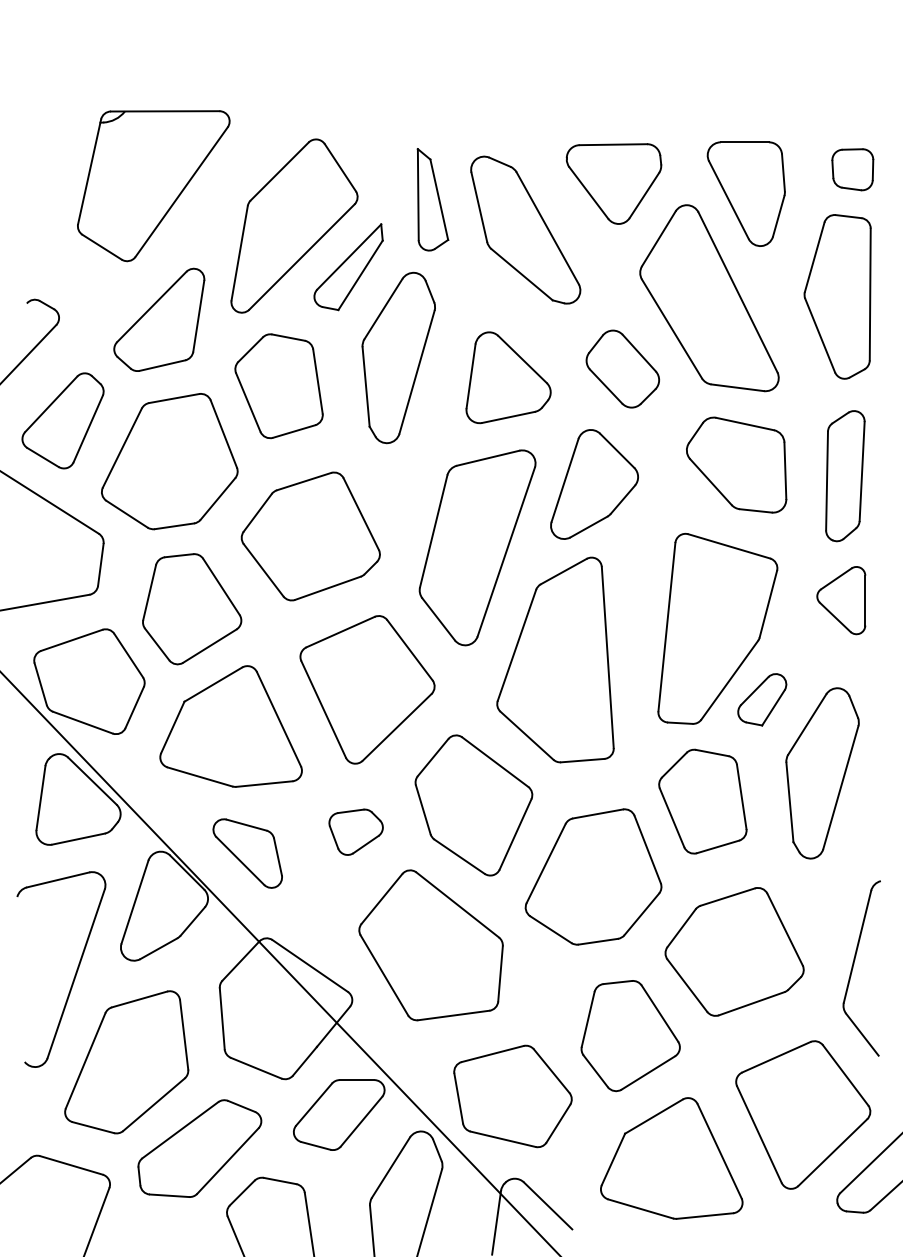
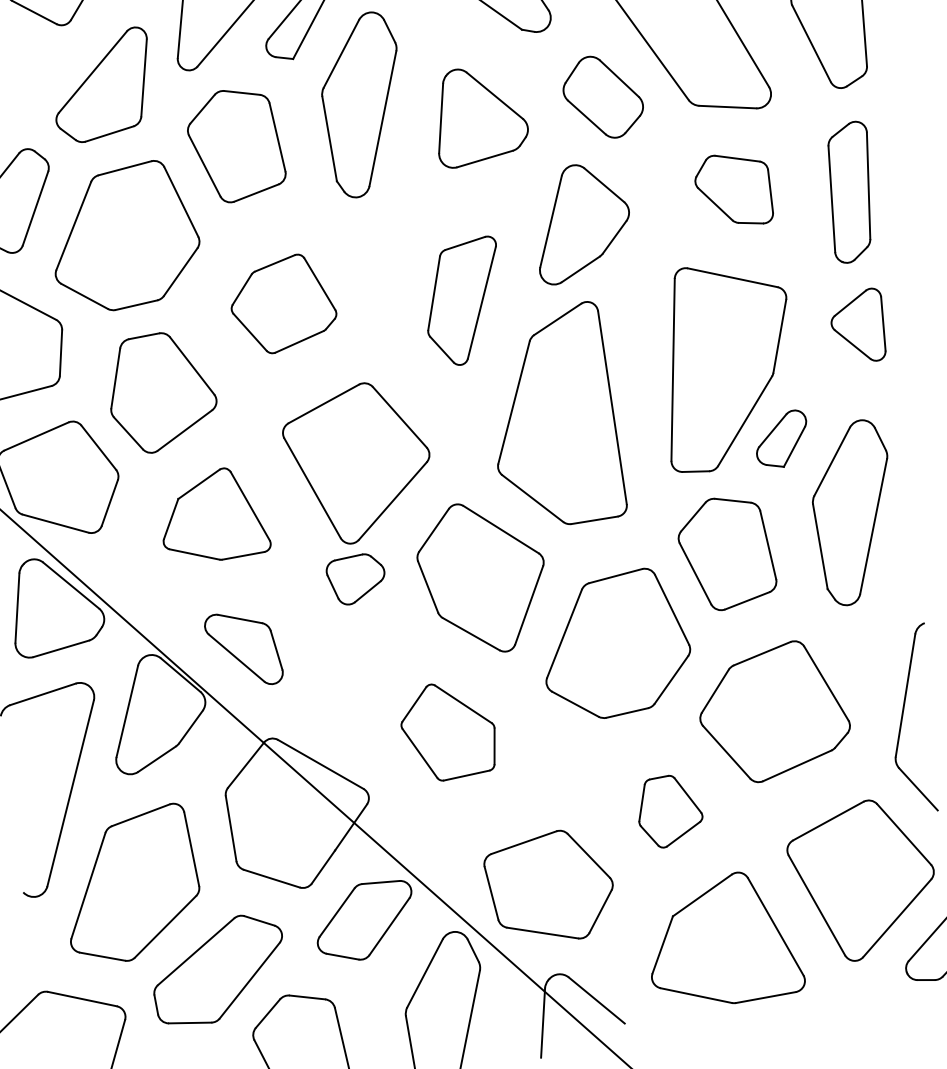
part: (736, 464) -> (733, 189), size x0.7
part: (310, 536) -> (283, 304), size x0.7
part: (477, 547) -> (463, 301), size x0.6
part: (230, 726) -> (214, 514), size x0.7
part: (355, 831) -> (355, 578), moved
part: (430, 945) -> (447, 731), size x0.6
part: (630, 1036) -> (670, 811), size x0.6

